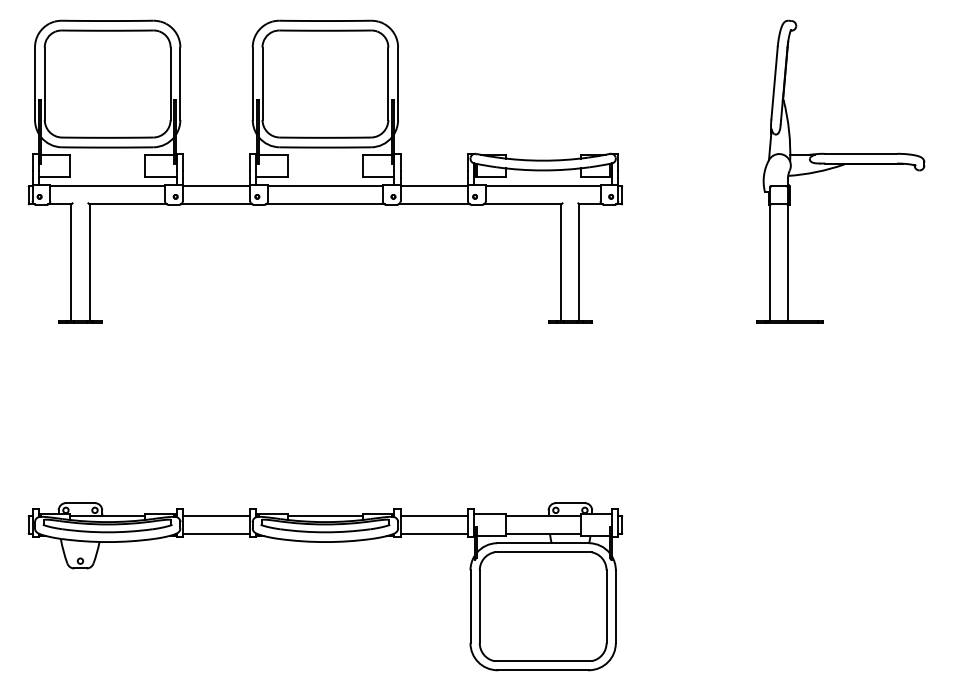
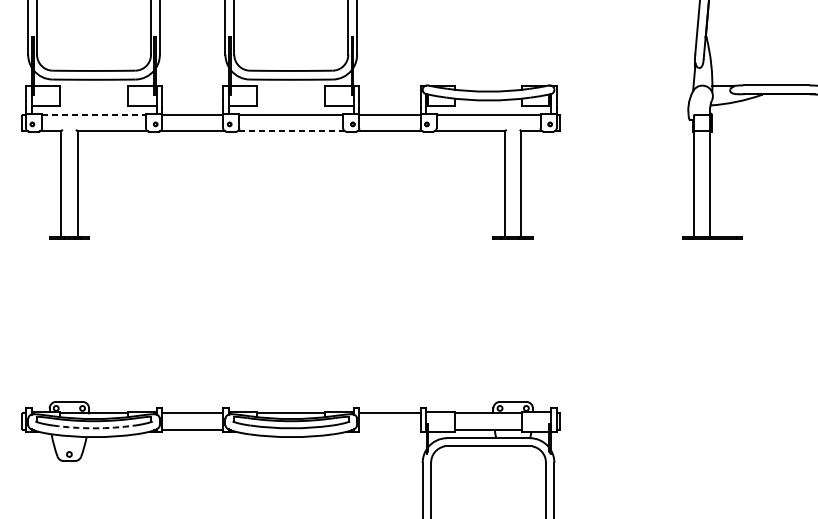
line: (108, 186) -> (94, 115), solid -> dashed
line: (324, 204) -> (290, 131), solid -> dashed
arc: (107, 532) -> (93, 428), solid -> dashed
line: (434, 533) -> (390, 429), removed

